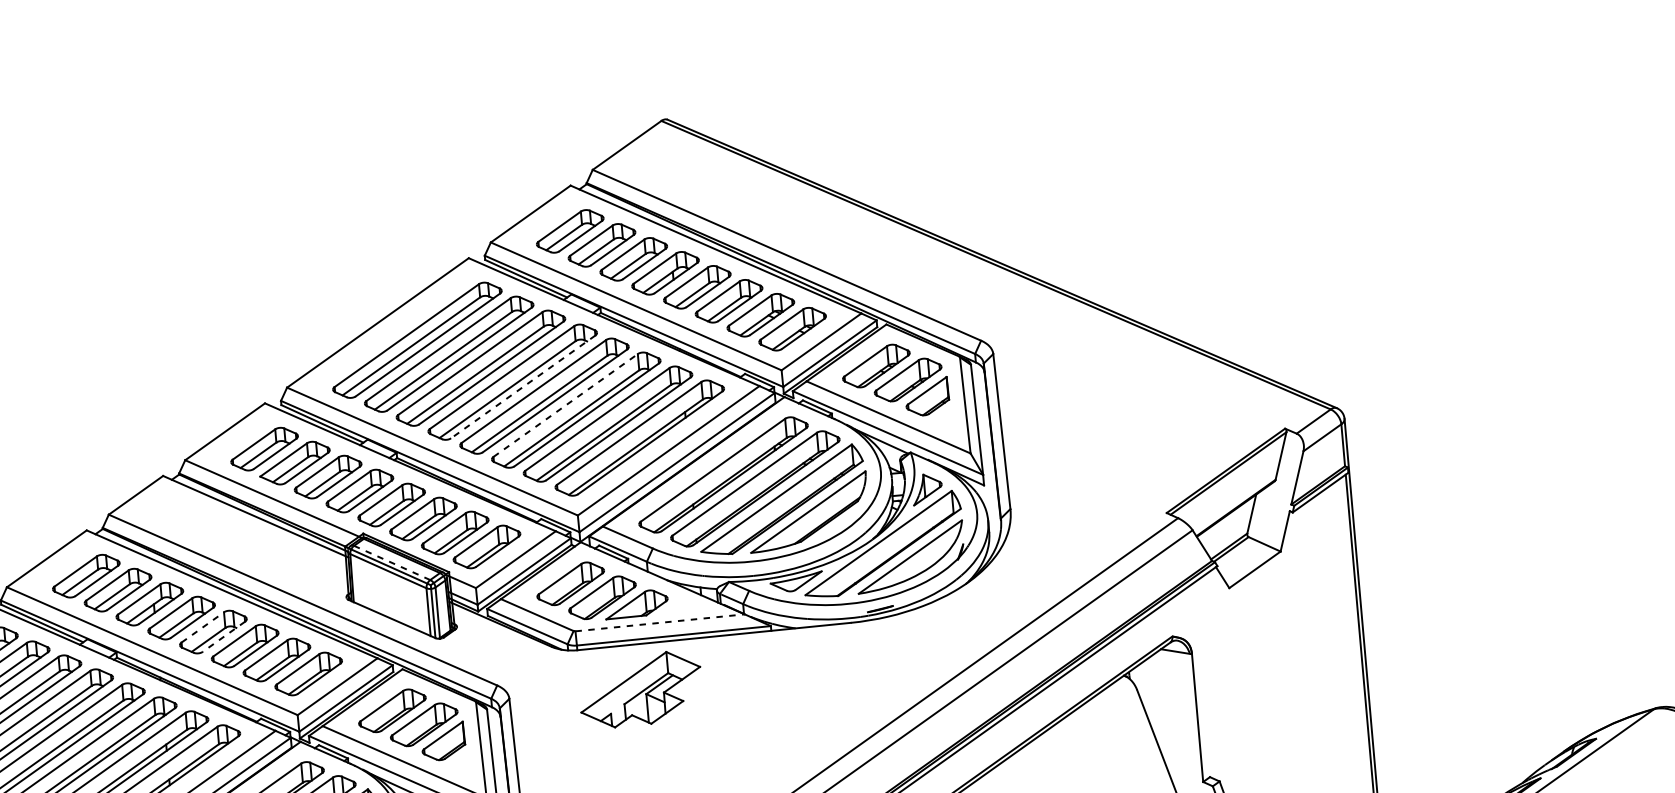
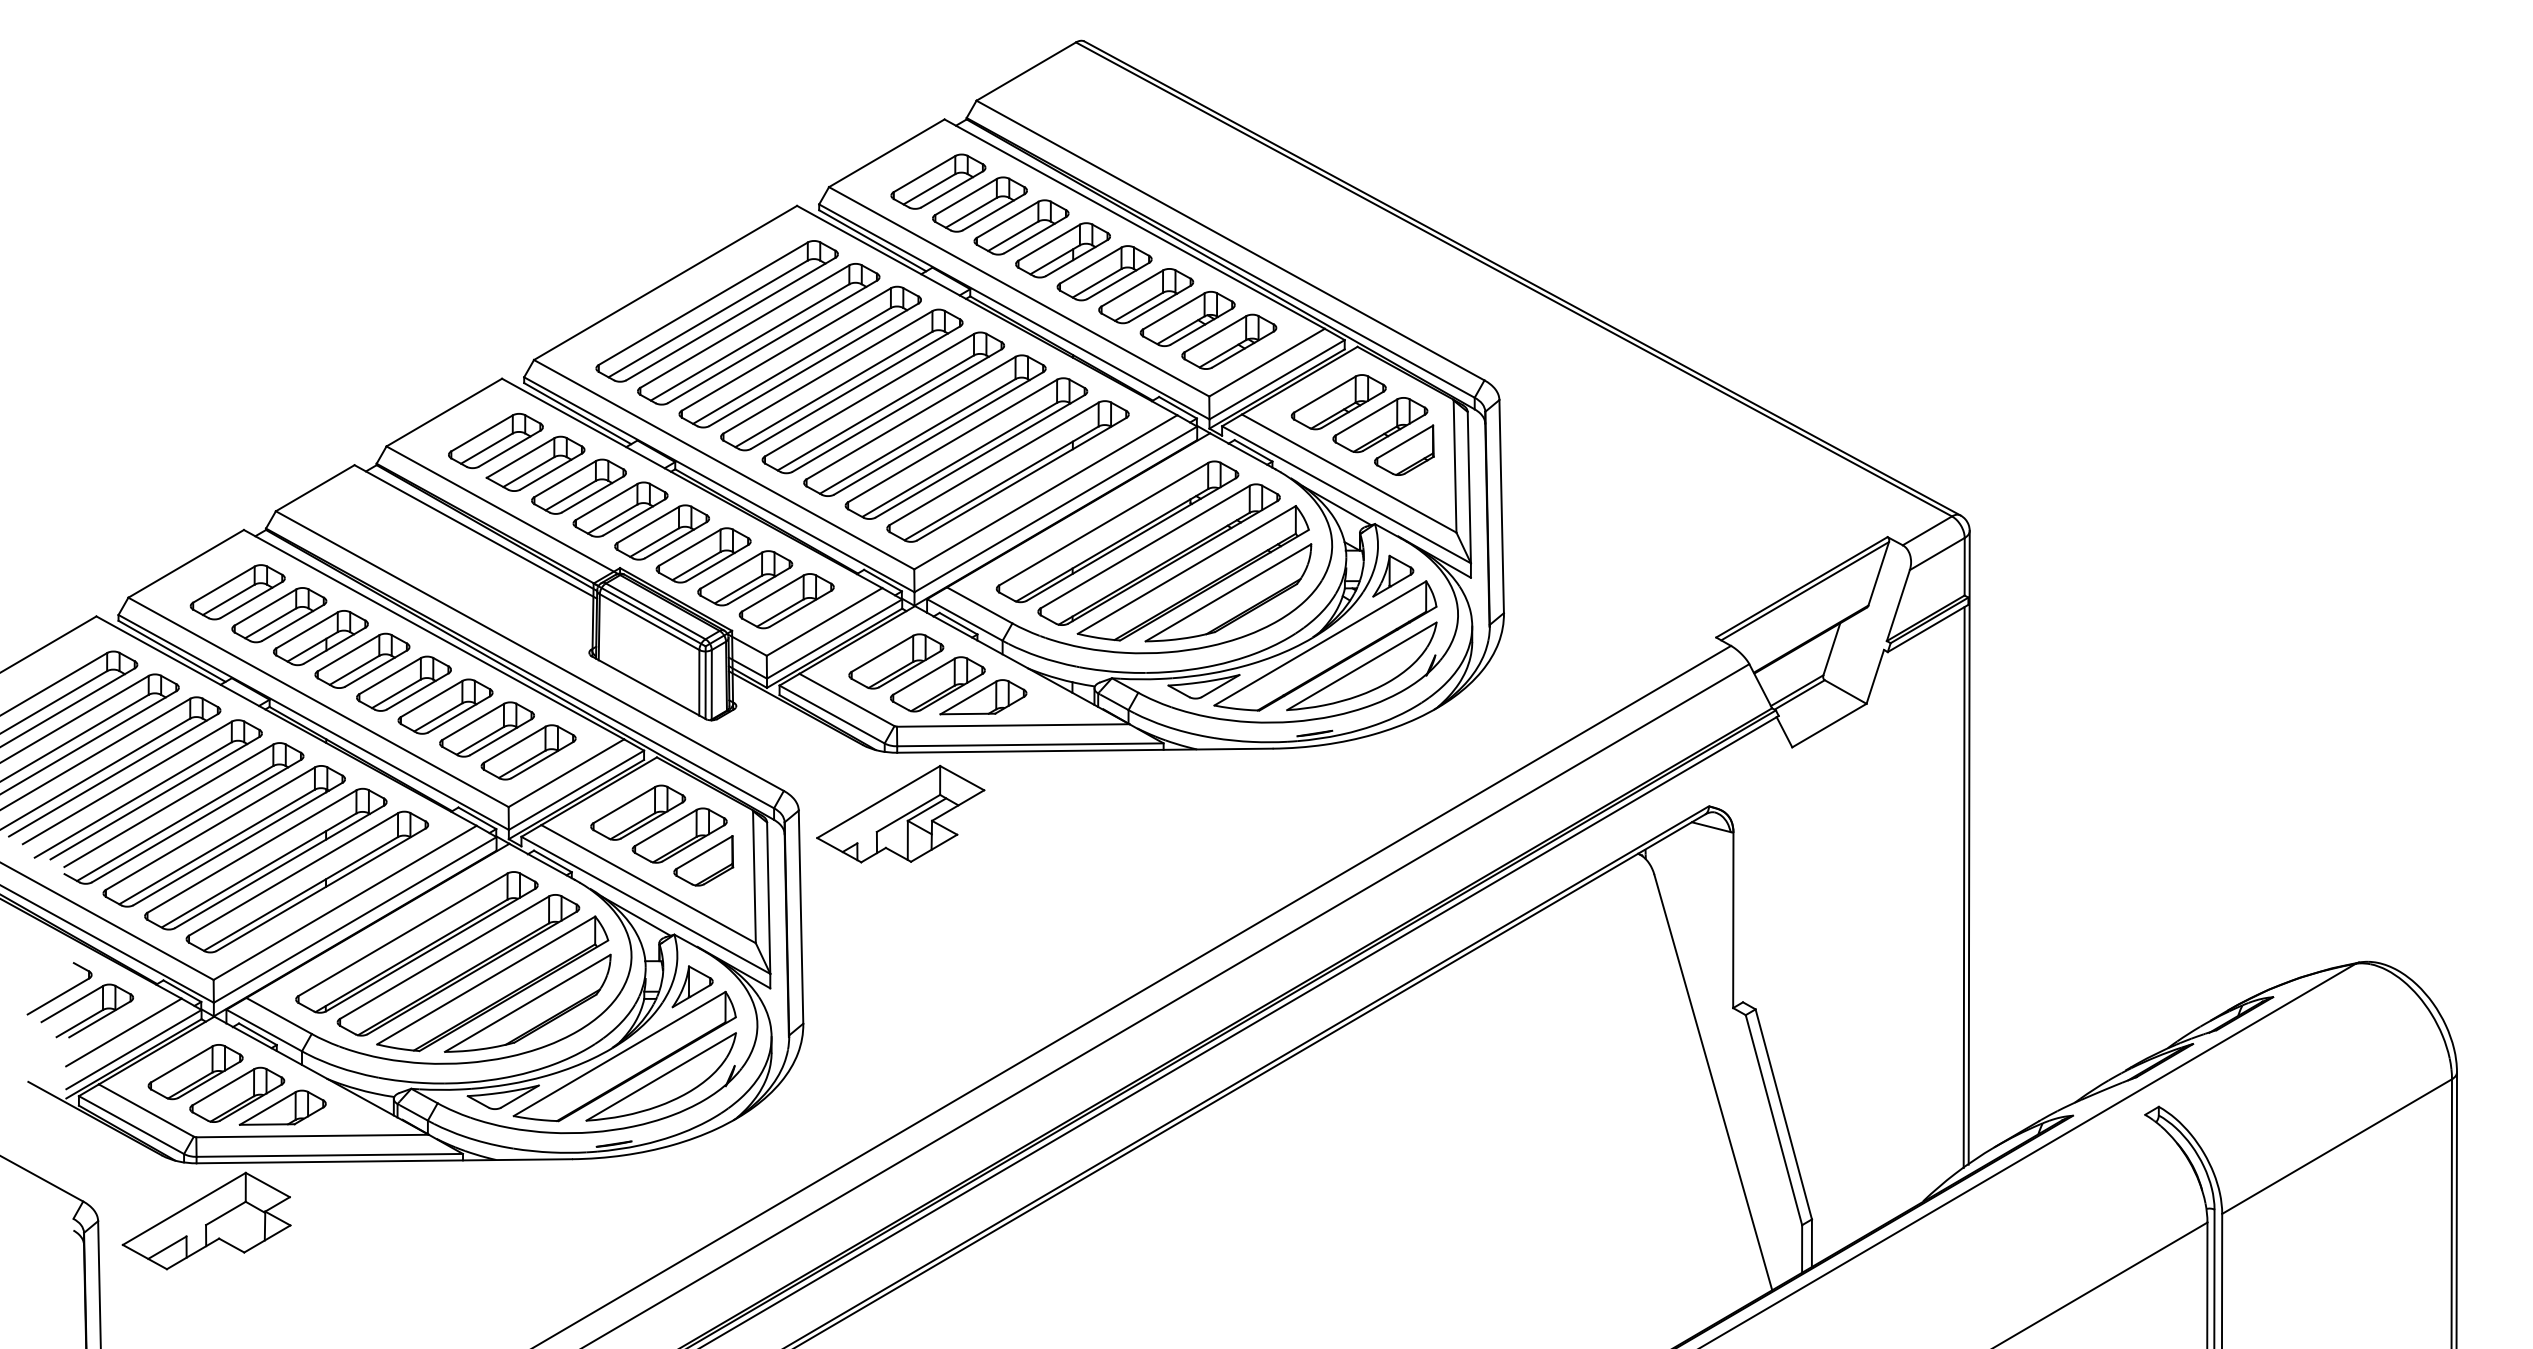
line: (523, 386) -> (855, 387), dashed -> solid
line: (565, 405) -> (911, 417), dashed -> solid
line: (391, 563) -> (655, 611), dashed -> solid
line: (660, 622) -> (1013, 725), dashed -> solid
line: (203, 627) -> (390, 676), dashed -> solid
line: (223, 636) -> (417, 691), dashed -> solid
part: (640, 689) -> (900, 814), moved

